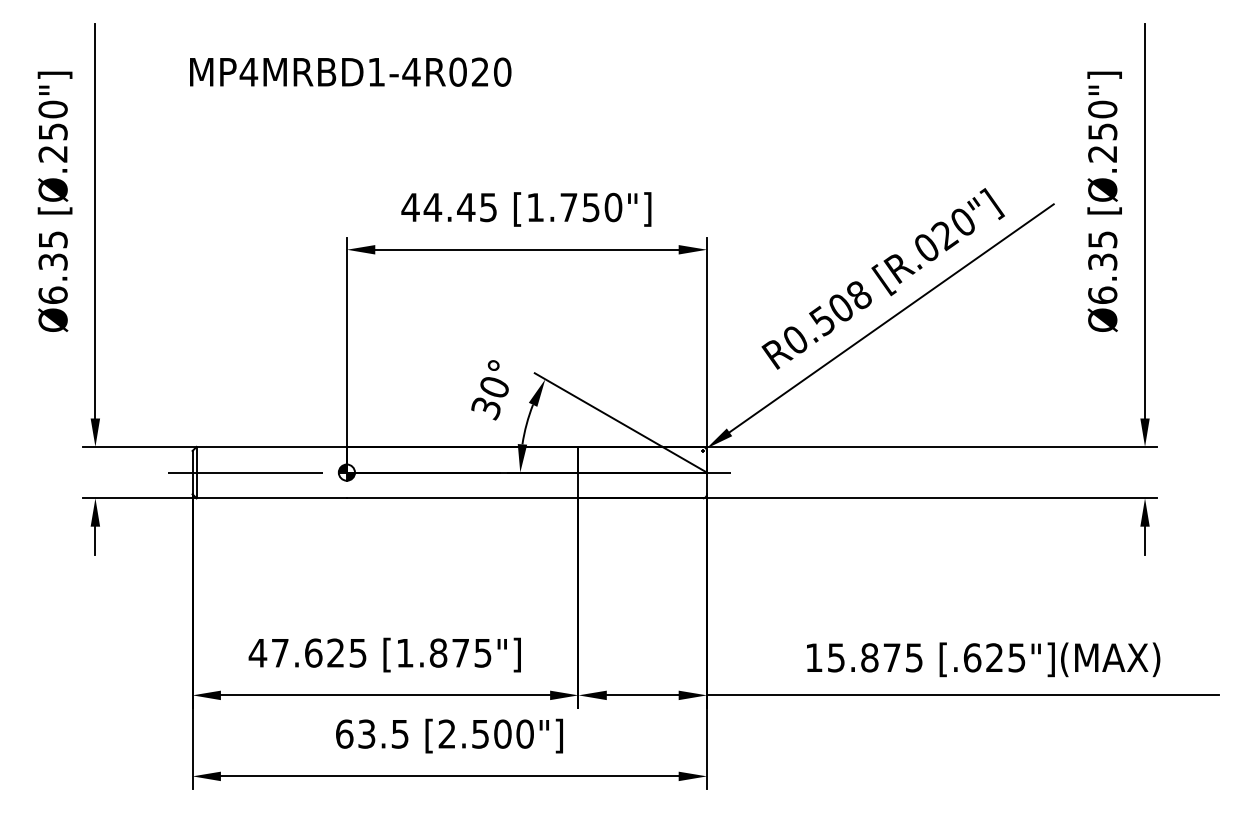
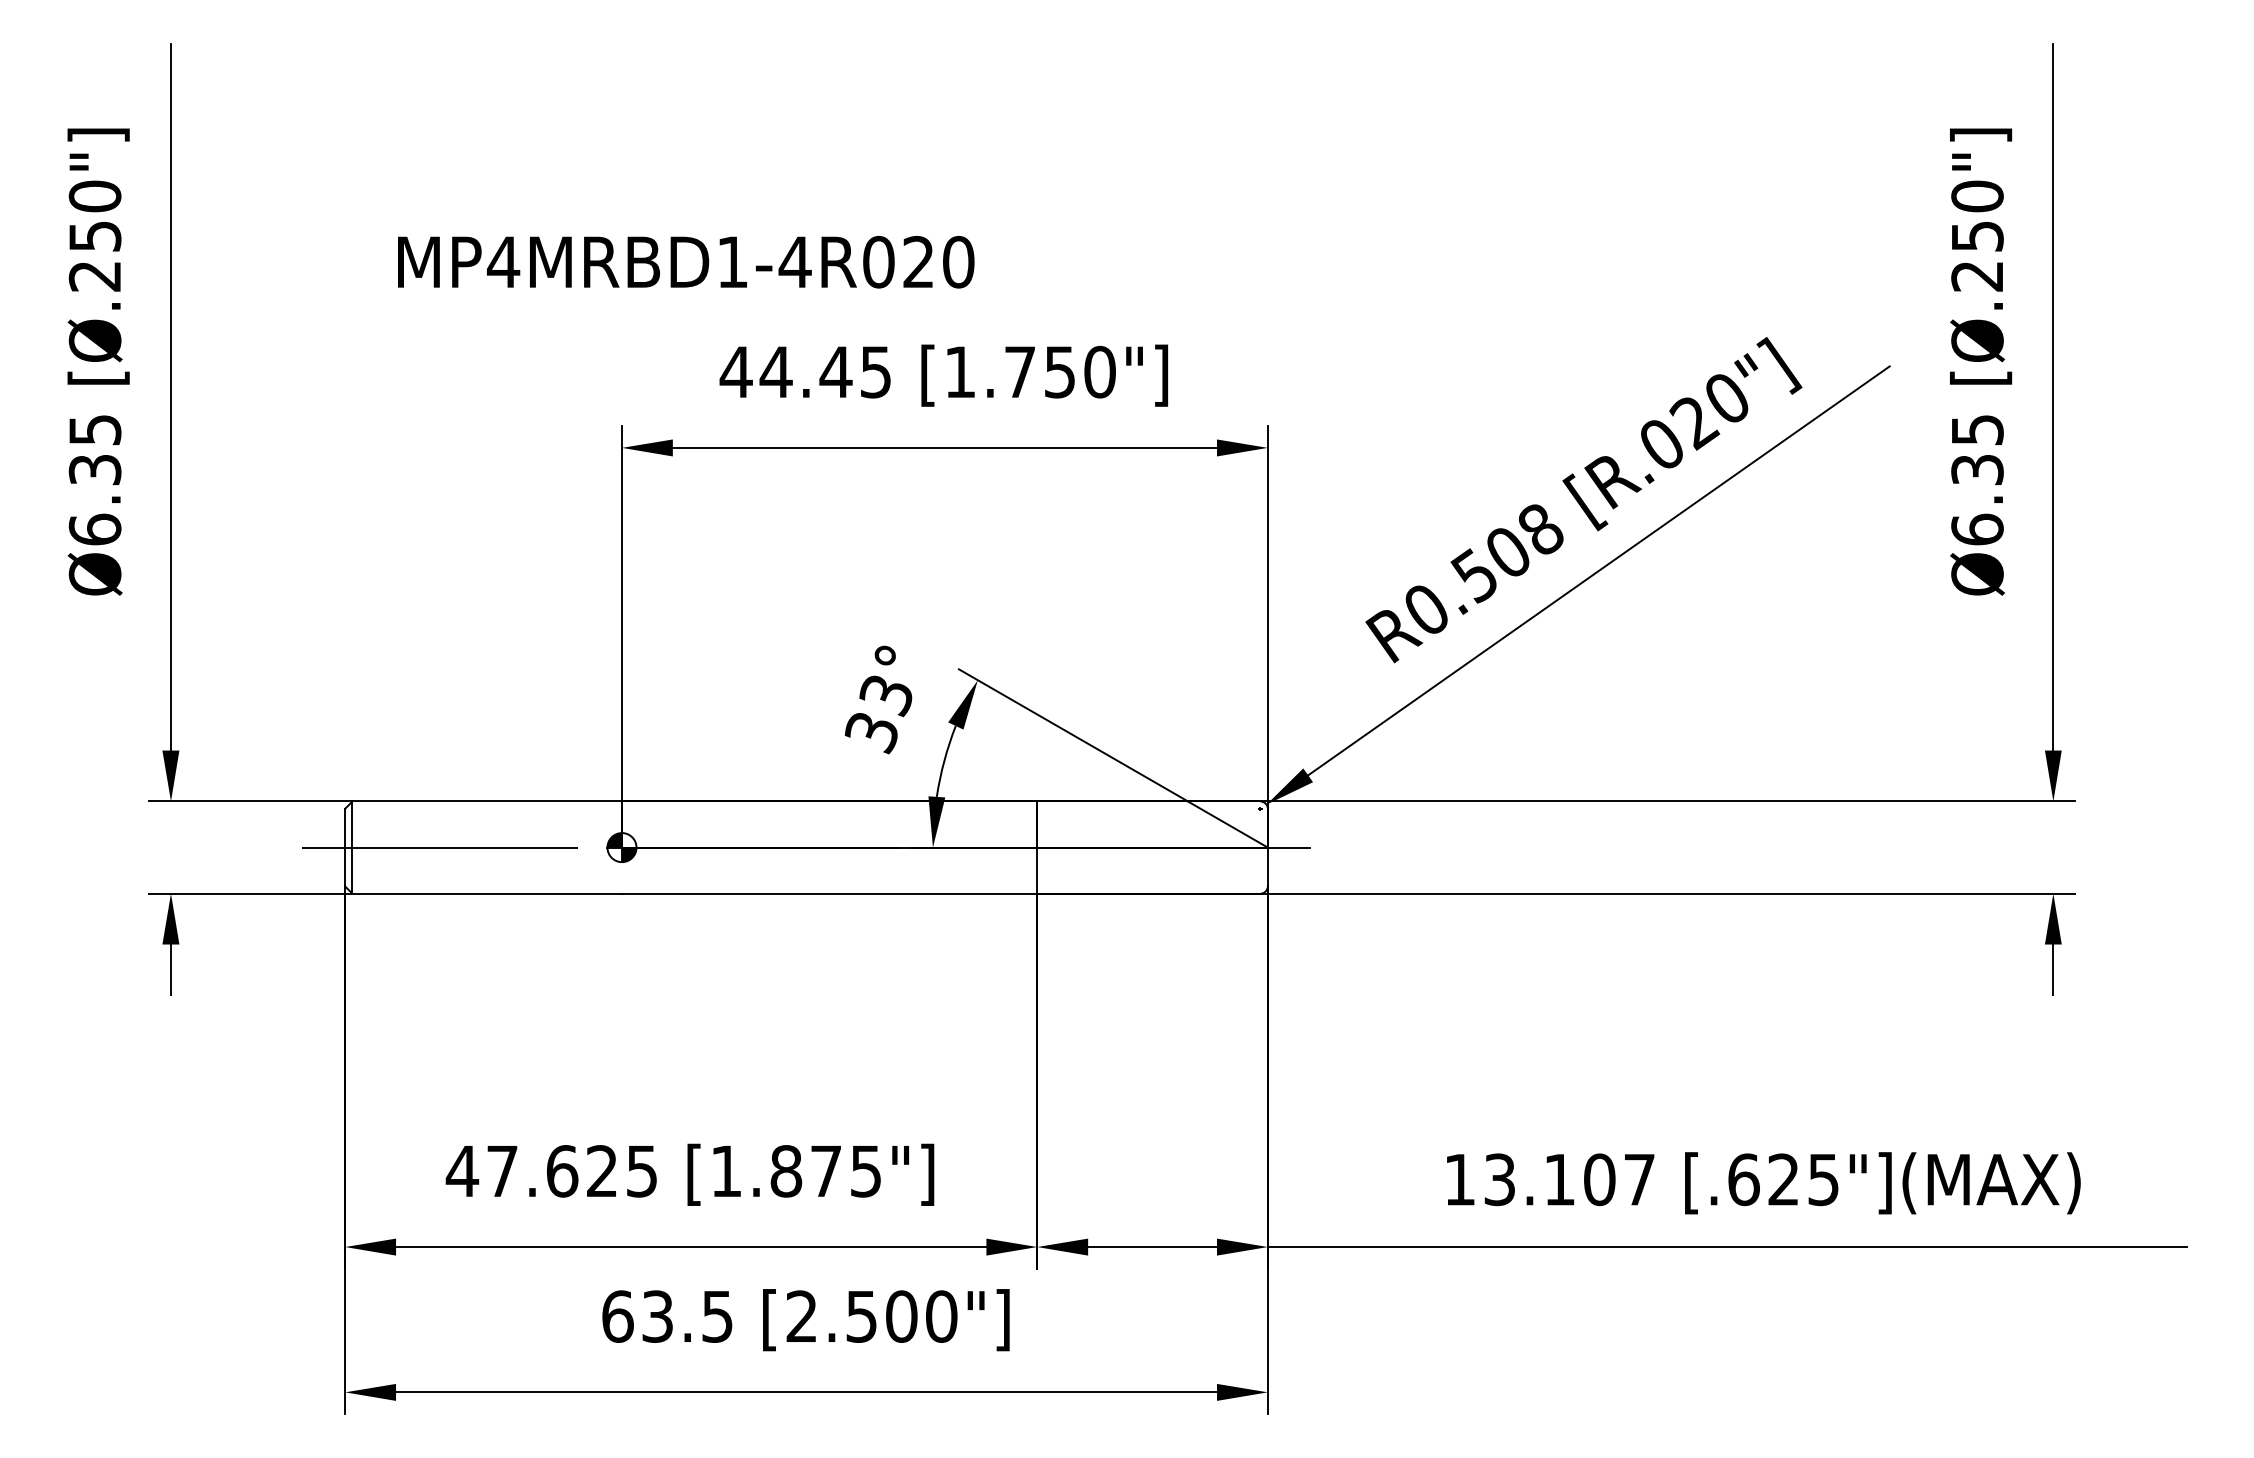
text: (350, 71) -> (685, 260), moved
text: (493, 388) -> (884, 696), 30° -> 33°
text: (875, 657) -> (1569, 1179), 15.875 -> 13.107

